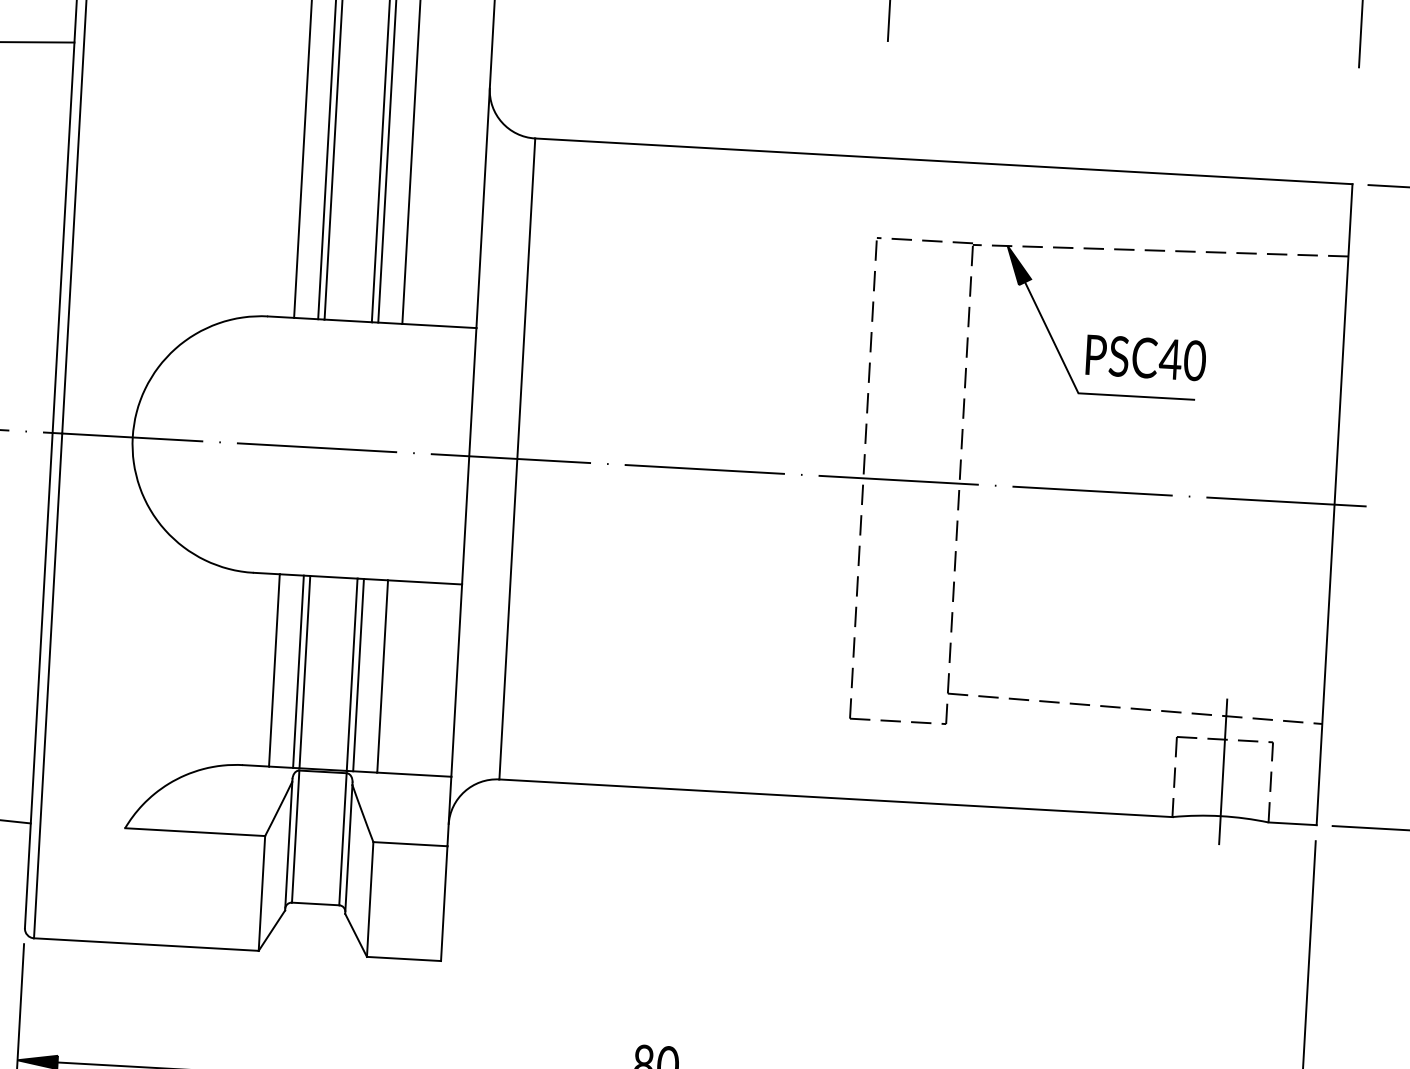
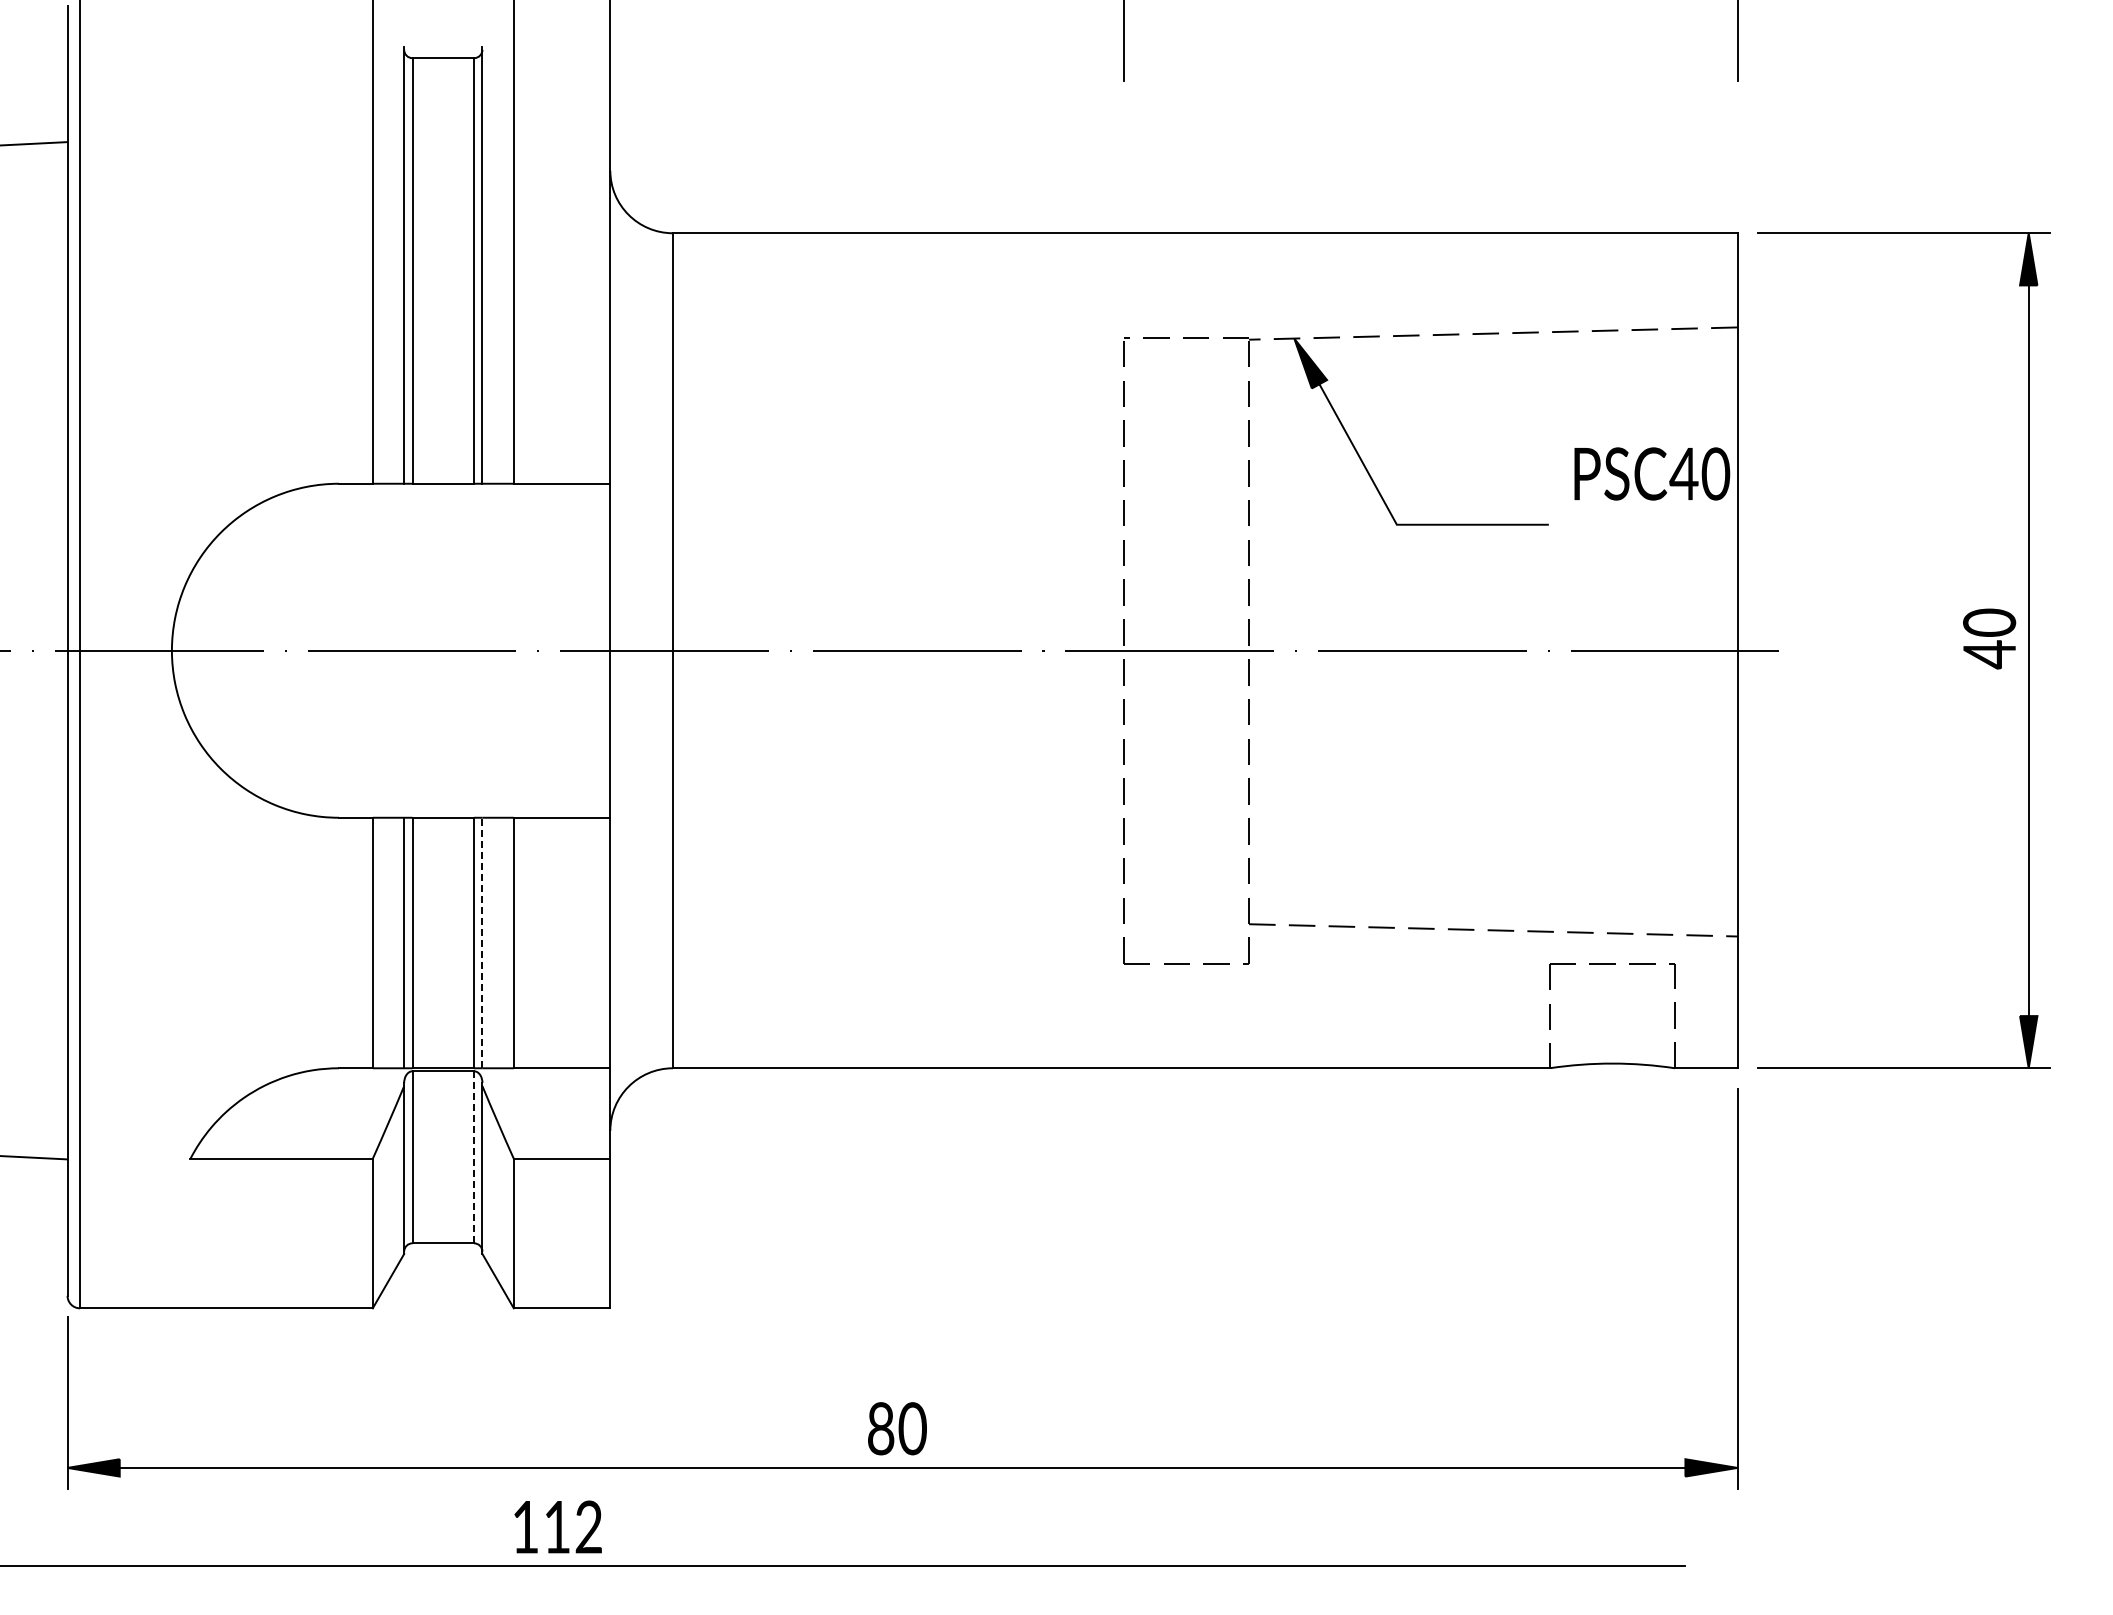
text: (1146, 357) -> (1652, 473), moved
line: (358, 674) -> (482, 942), solid -> dashed
line: (1223, 771) -> (1612, 1005), removed
line: (343, 838) -> (474, 1156), solid -> dashed

